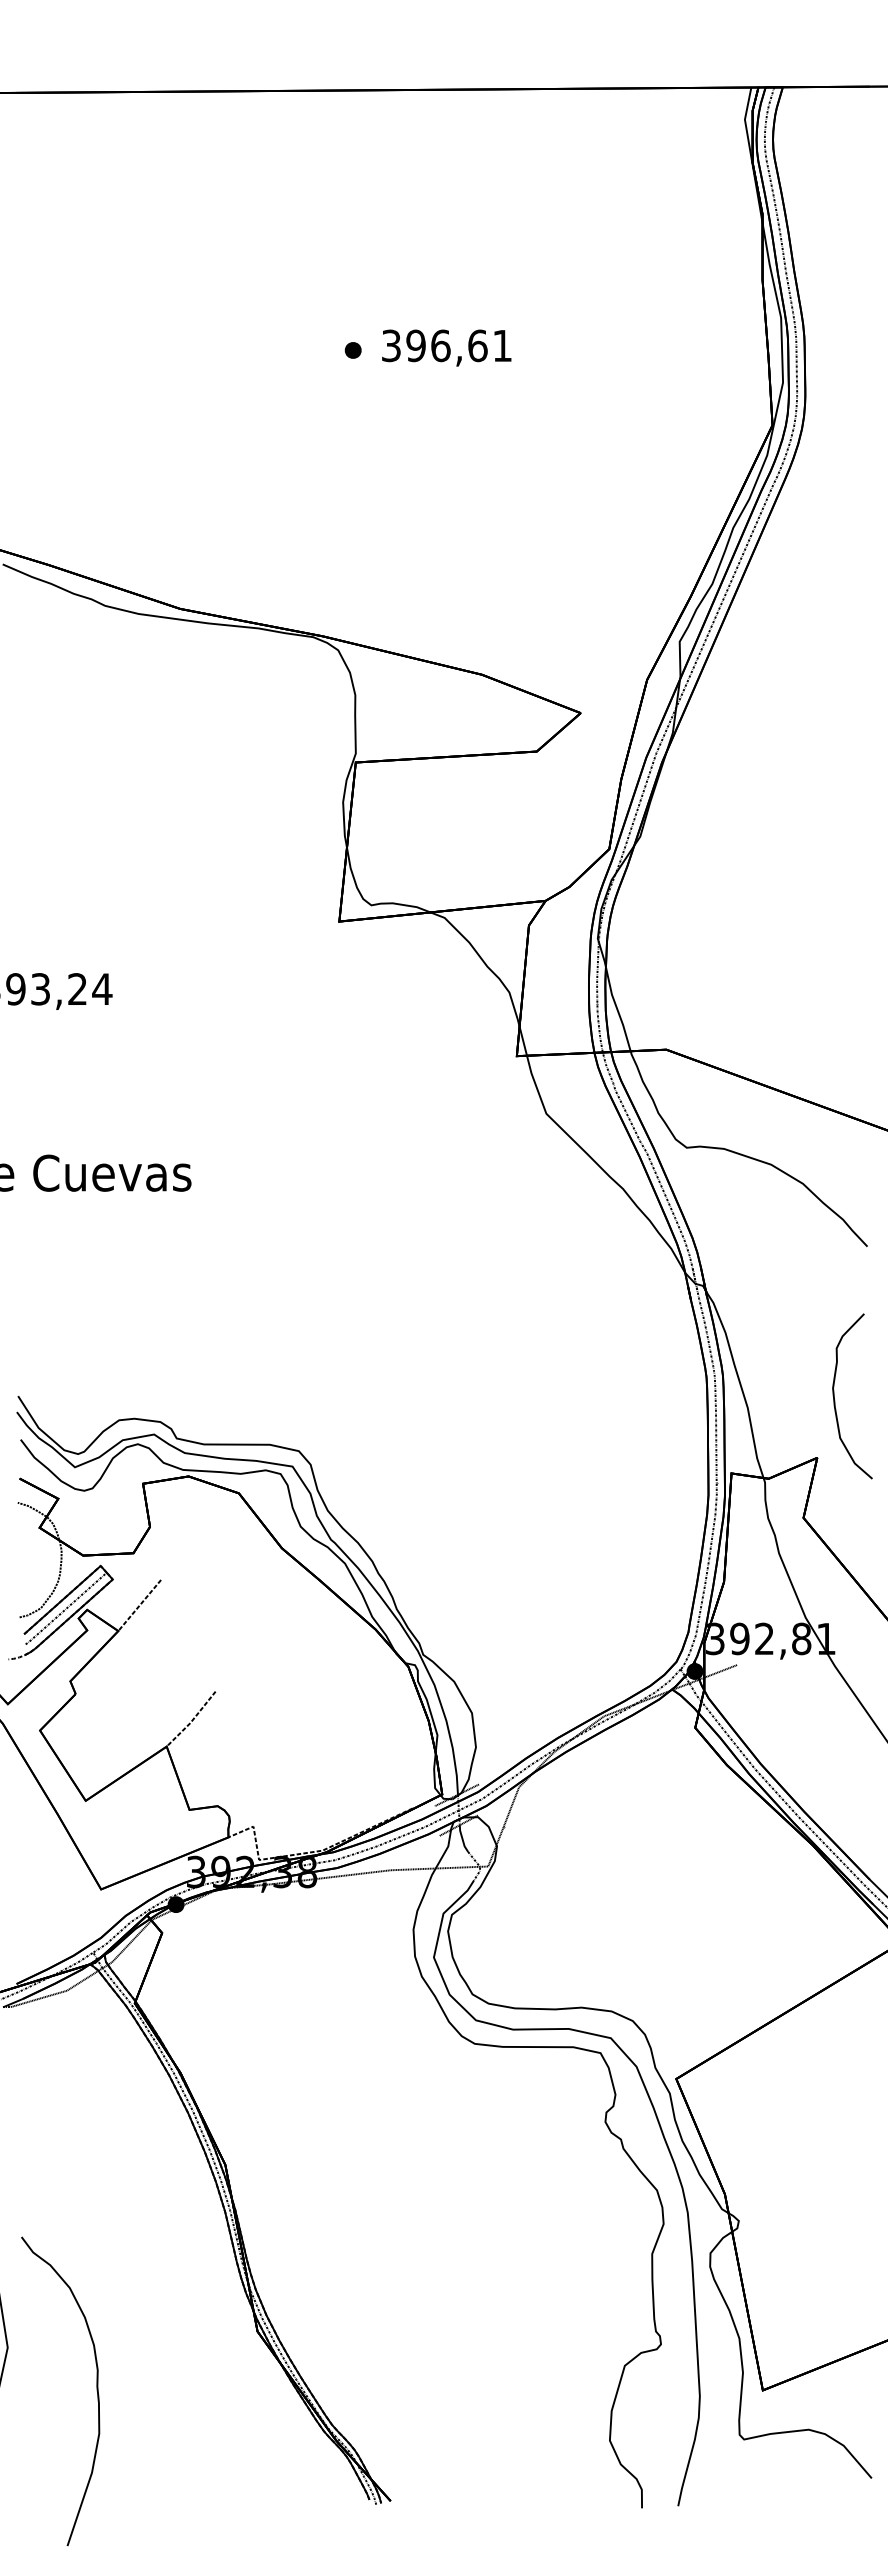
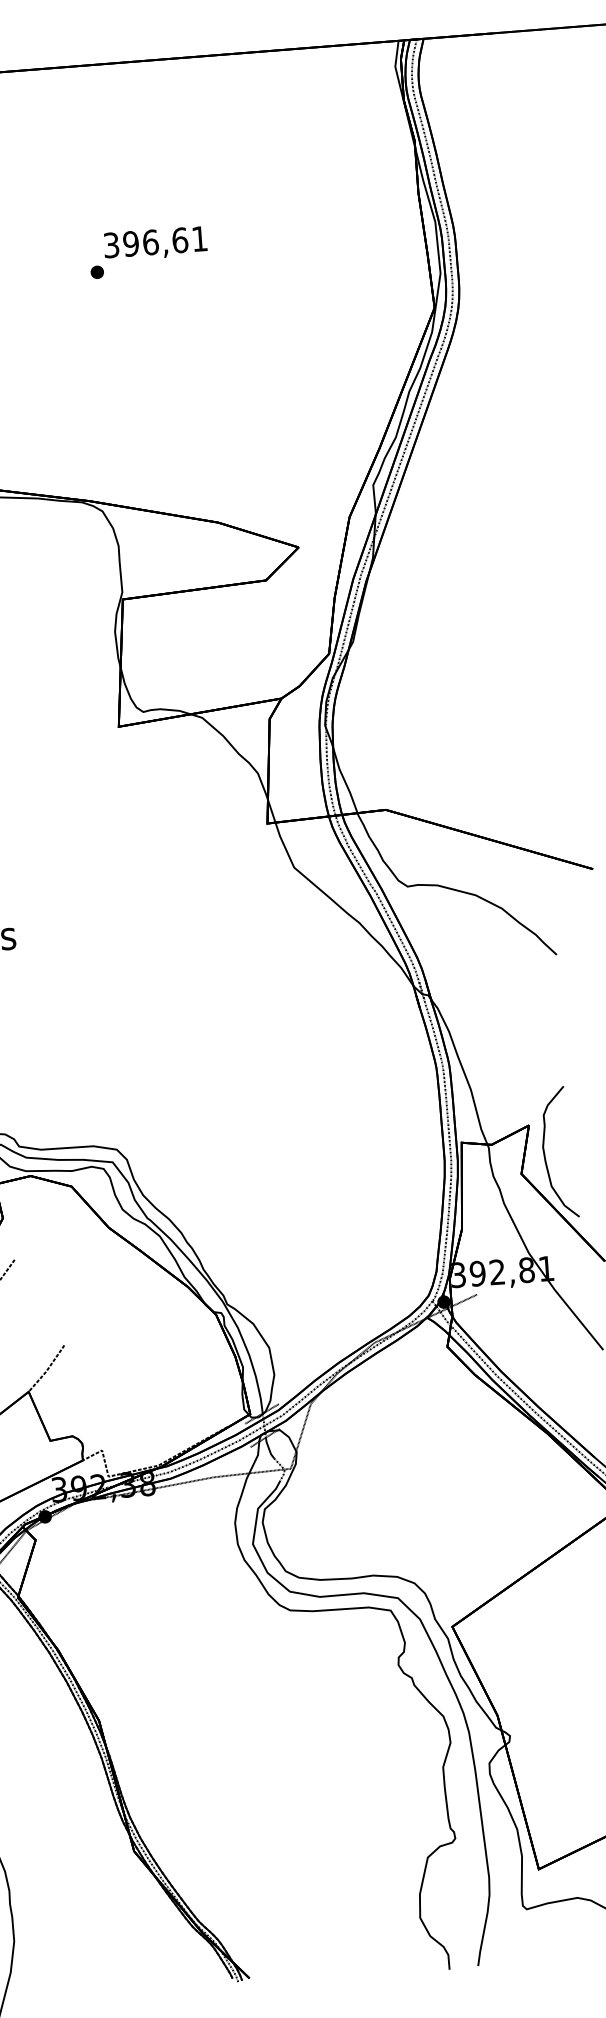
text: (446, 347) -> (155, 243), moved
curve: (835, 1400) -> (545, 1156), moved

